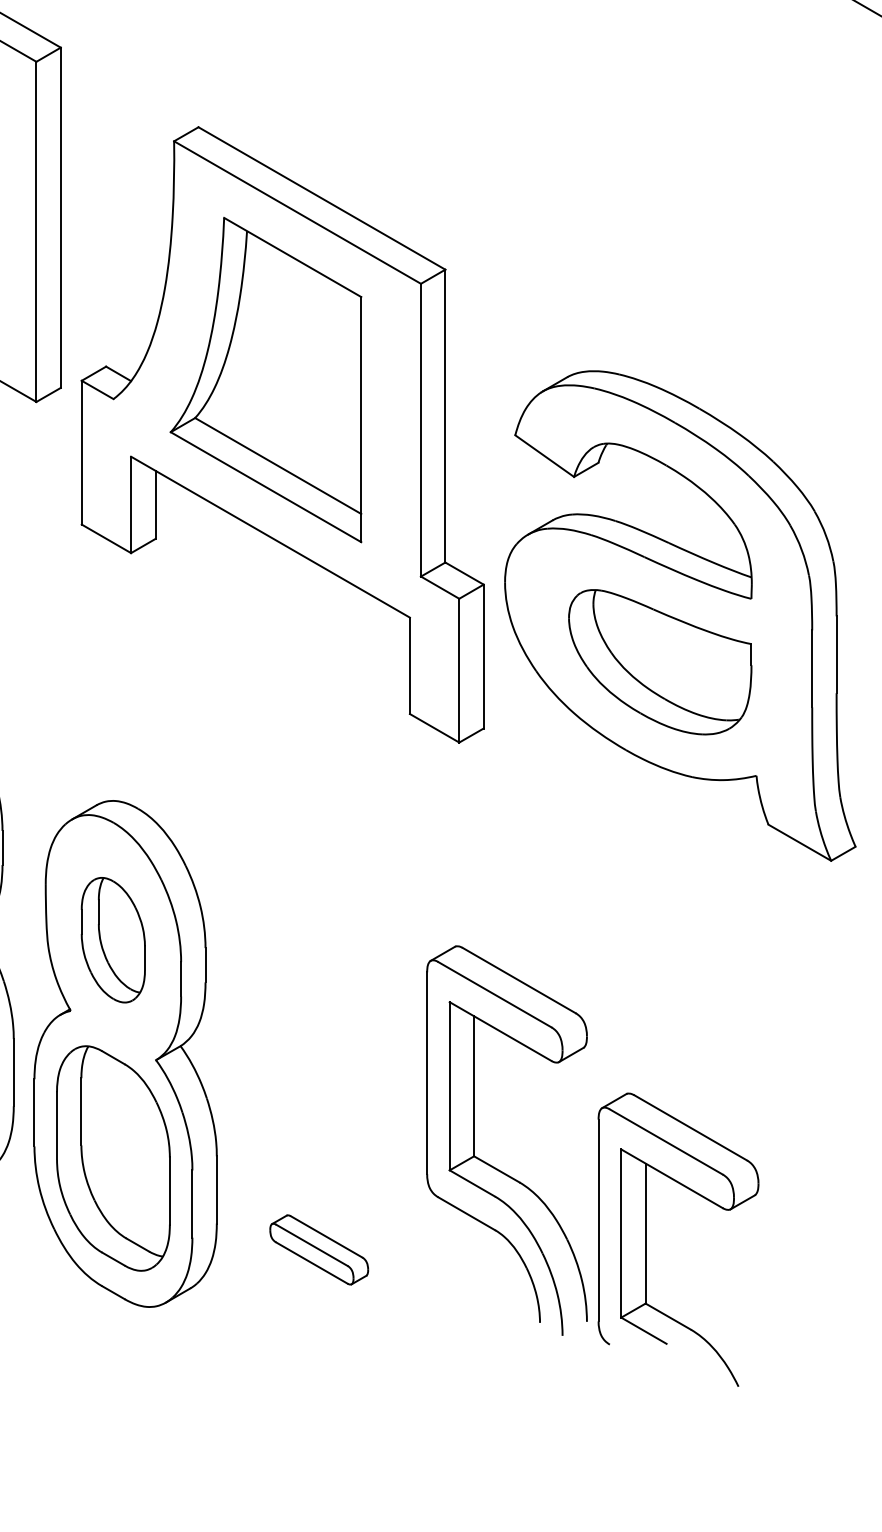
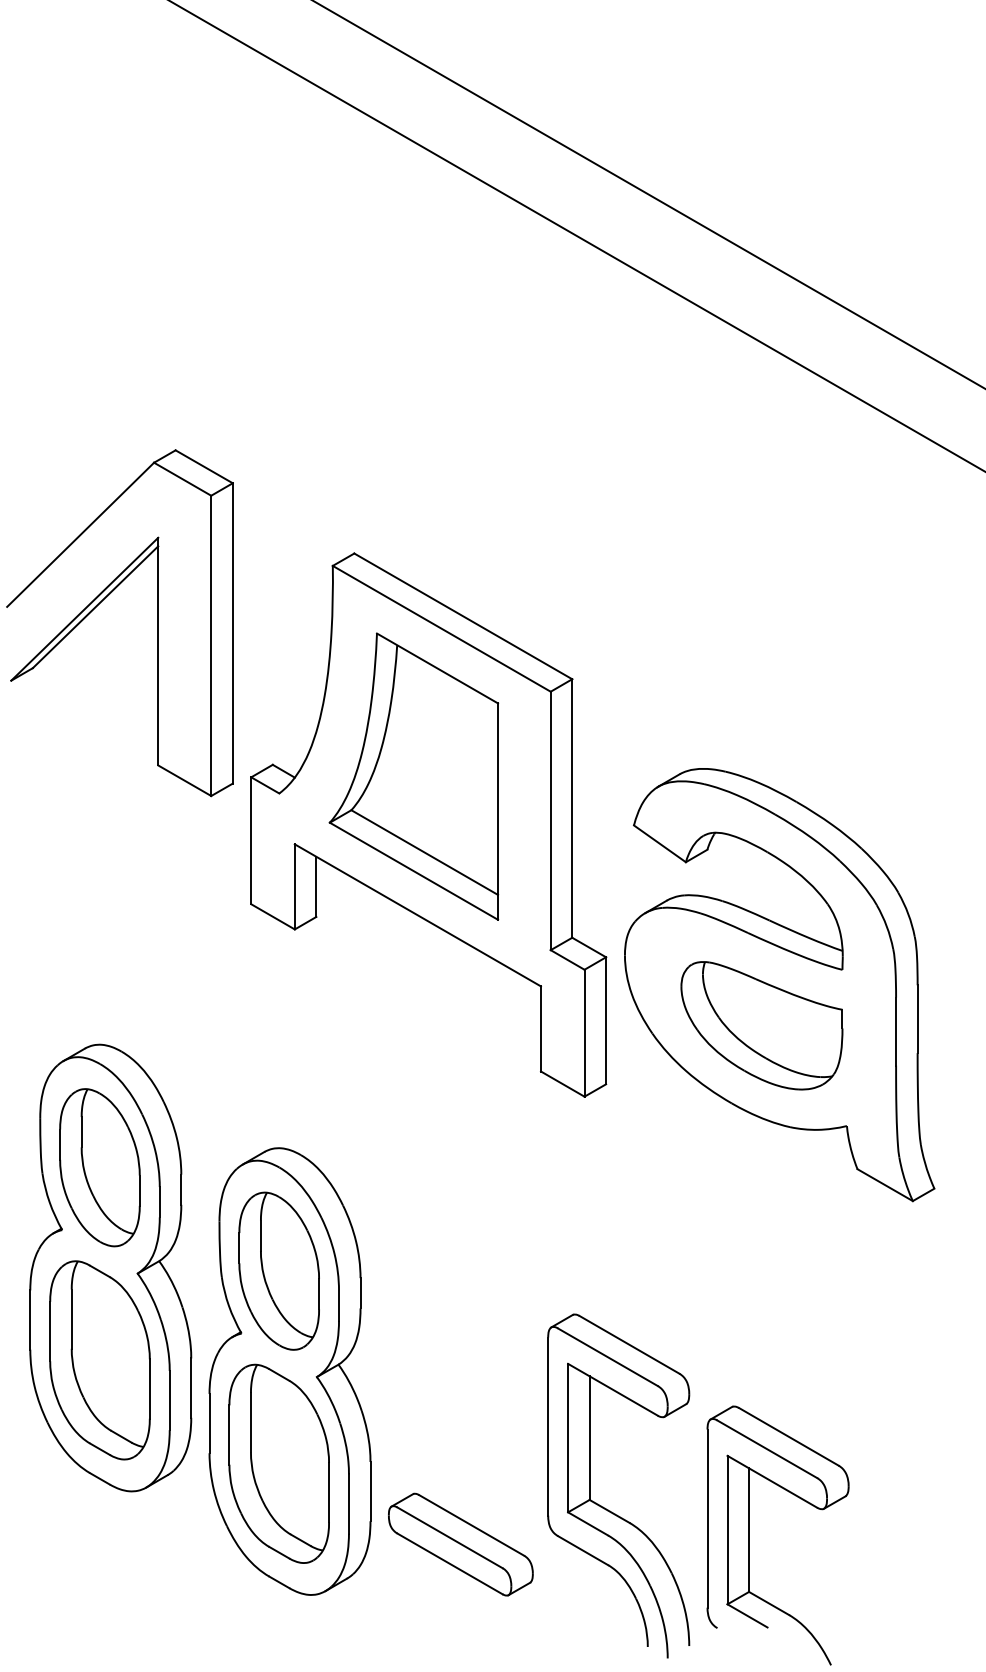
part: (112, 939) -> (278, 1270), size x1.43
part: (489, 1163) -> (603, 1506), moved
part: (318, 1249) -> (460, 1544), size x1.67

